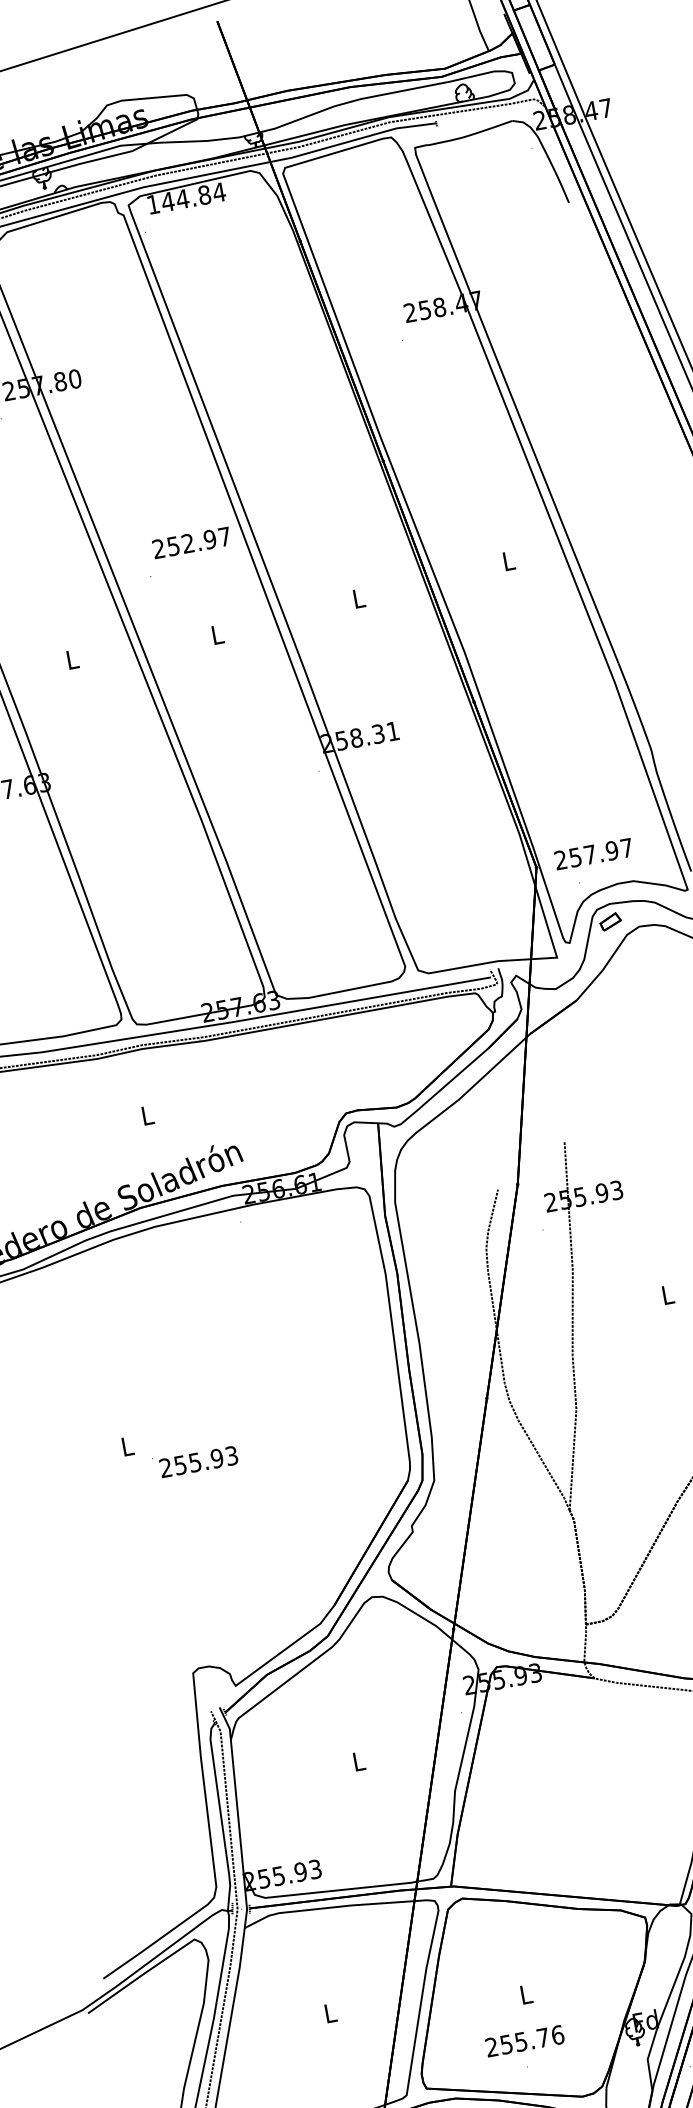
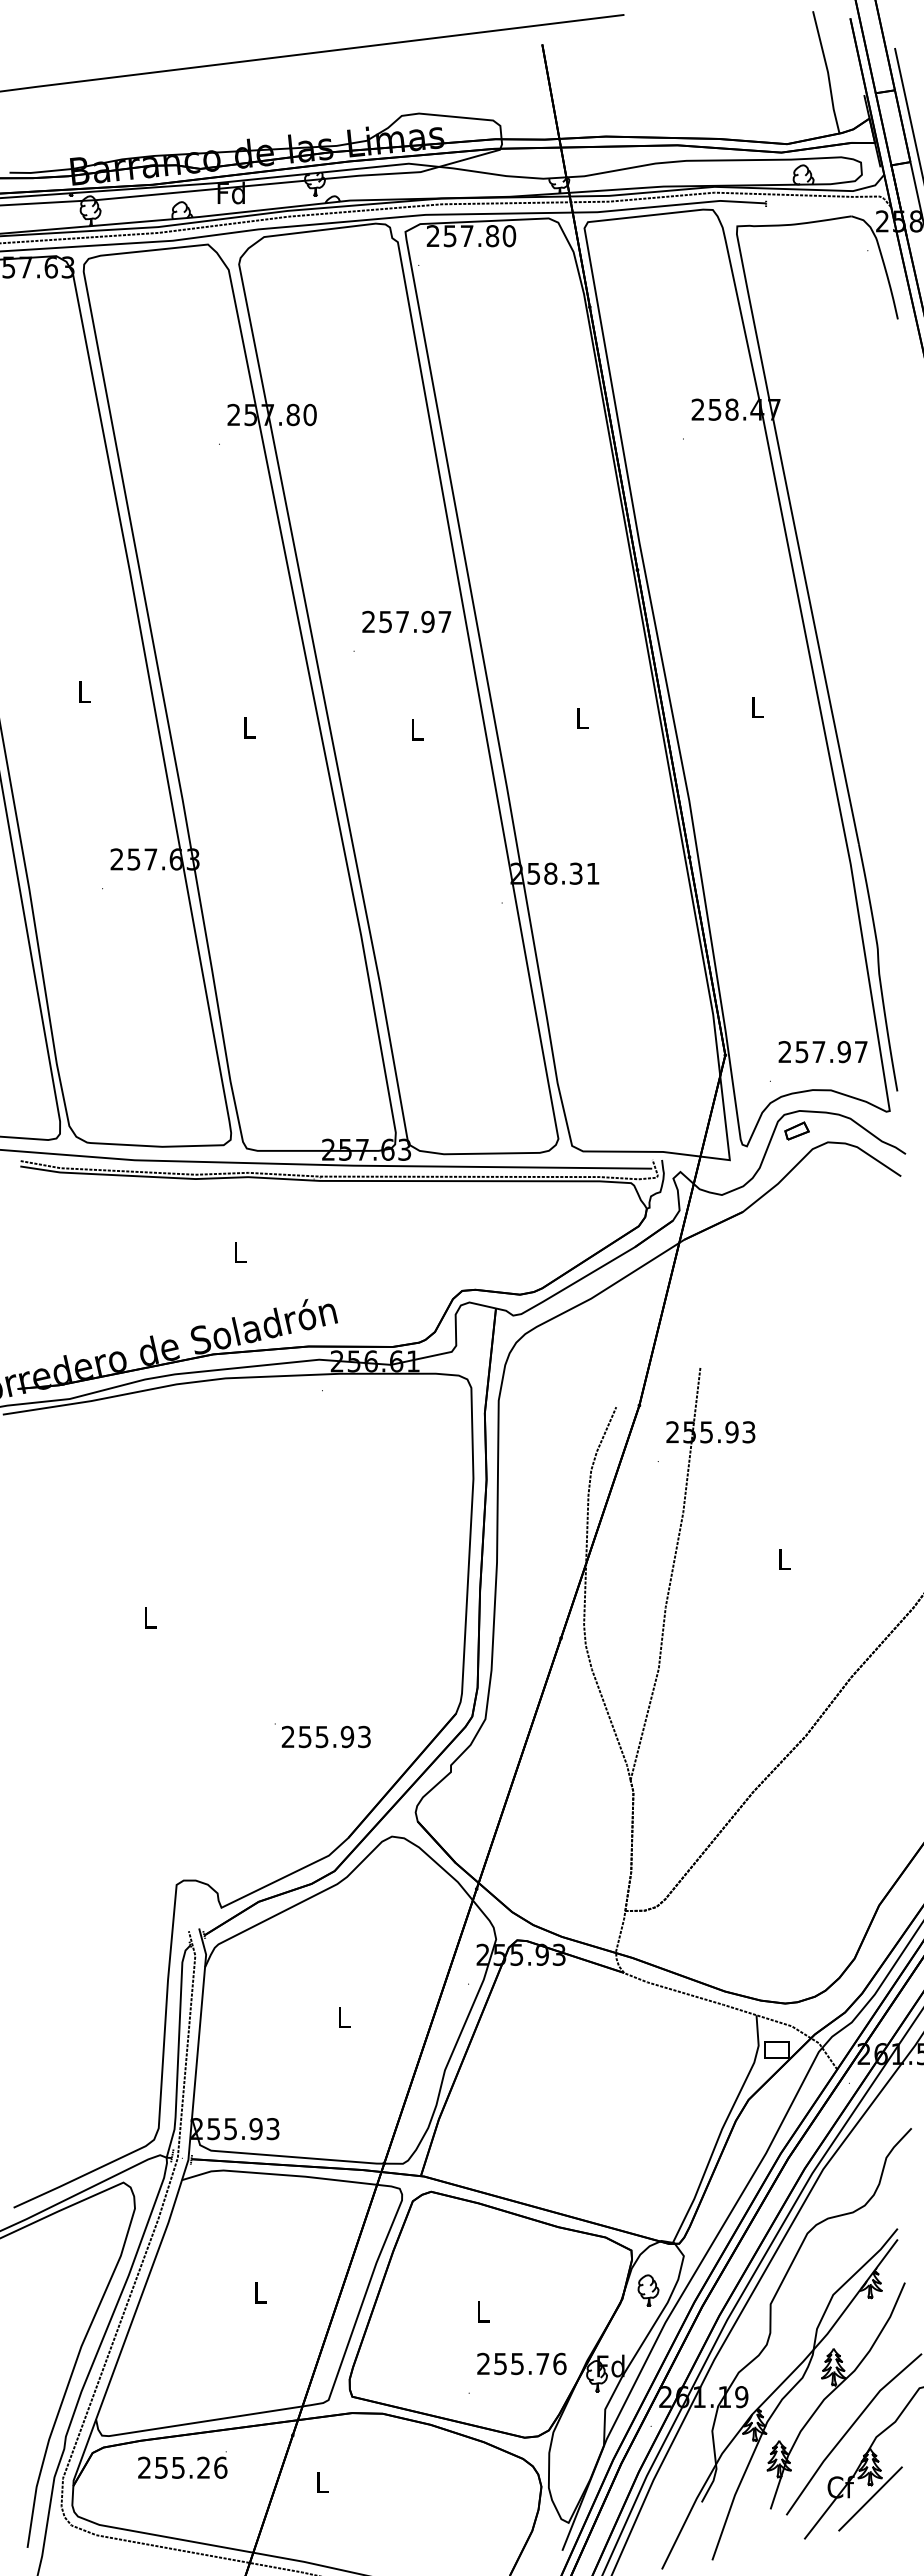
text: (186, 198) -> (471, 236), 144.84 -> 257.80
text: (187, 543) -> (402, 621), 252.97 -> 257.97
text: (593, 854) -> (822, 1052), moved
text: (195, 1461) -> (322, 1735), moved
part: (666, 1949) -> (648, 2290), added
text: (524, 2040) -> (521, 2363), moved

